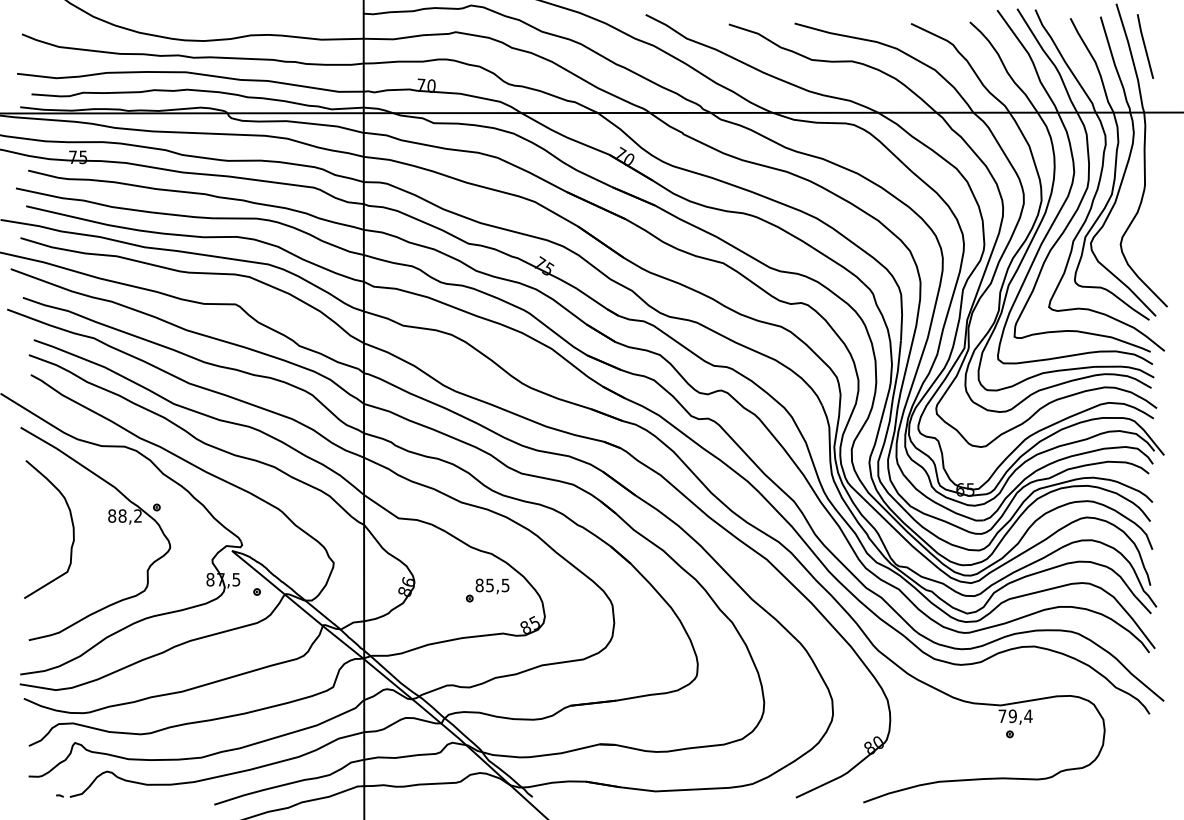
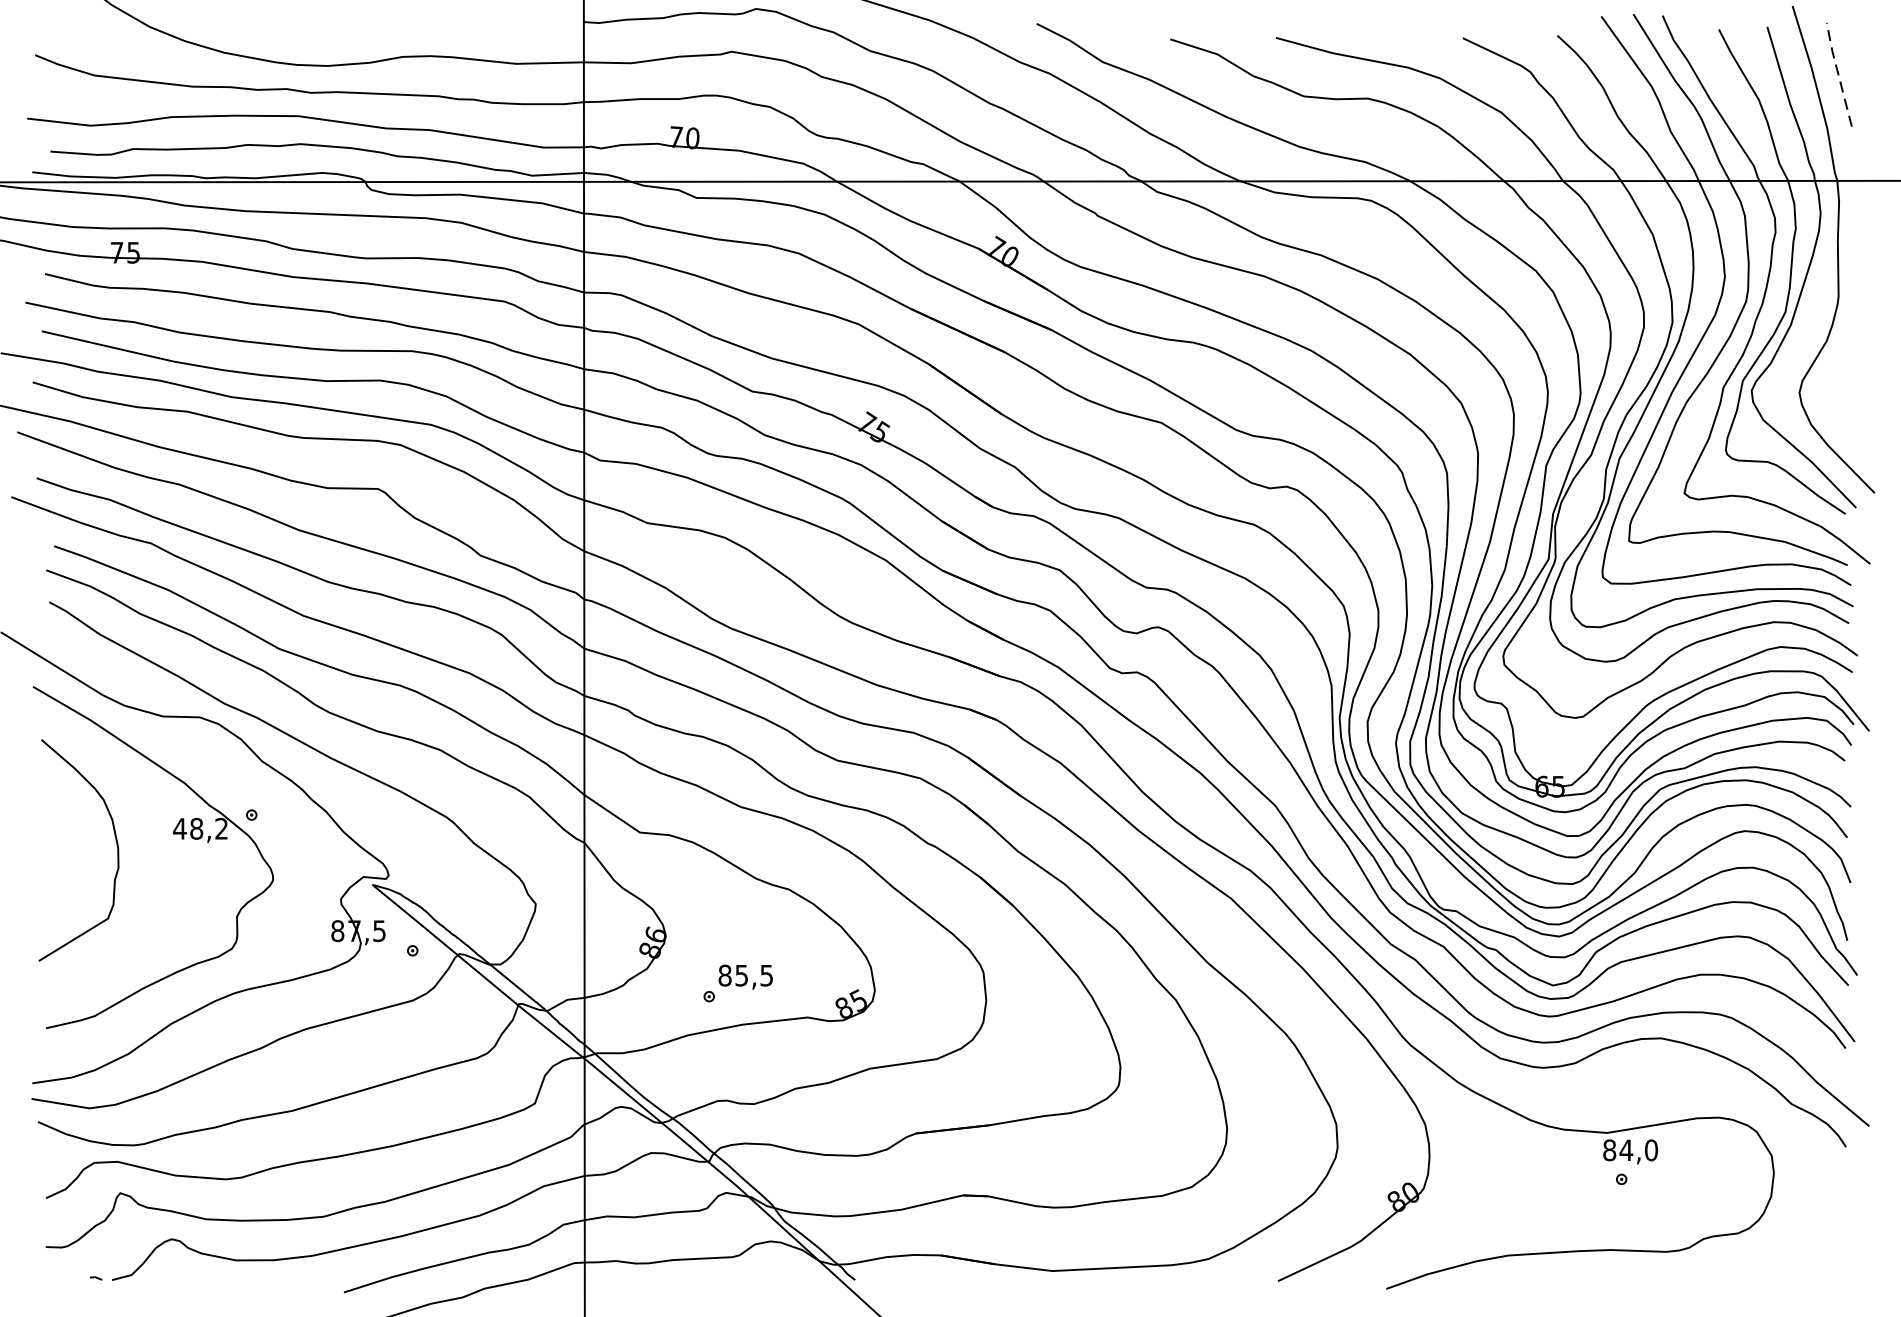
line: (1144, 46) -> (1837, 74), solid -> dashed
text: (111, 515) -> (178, 827), 88,2 -> 48,2
part: (487, 590) -> (737, 983), moved
text: (1015, 716) -> (1630, 1150), 79,4 -> 84,0

